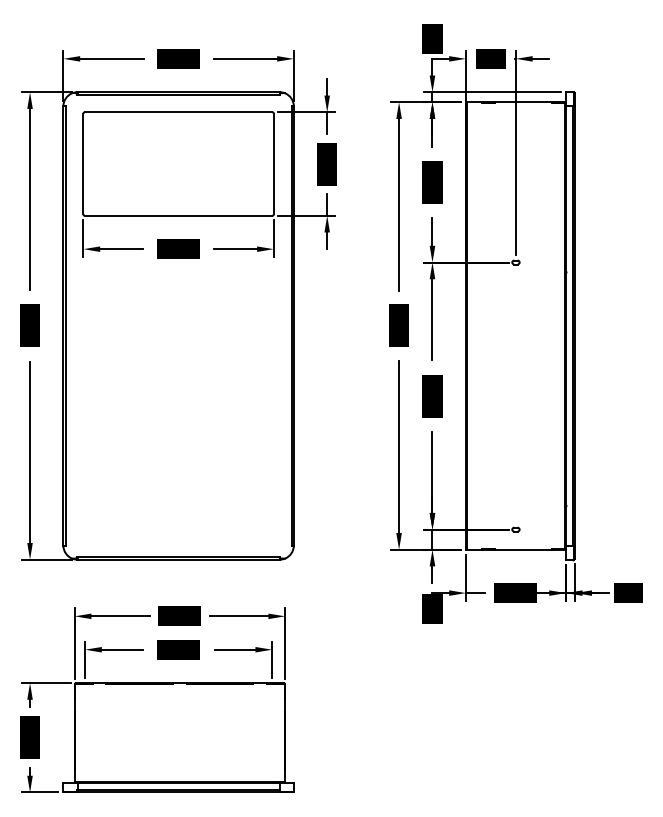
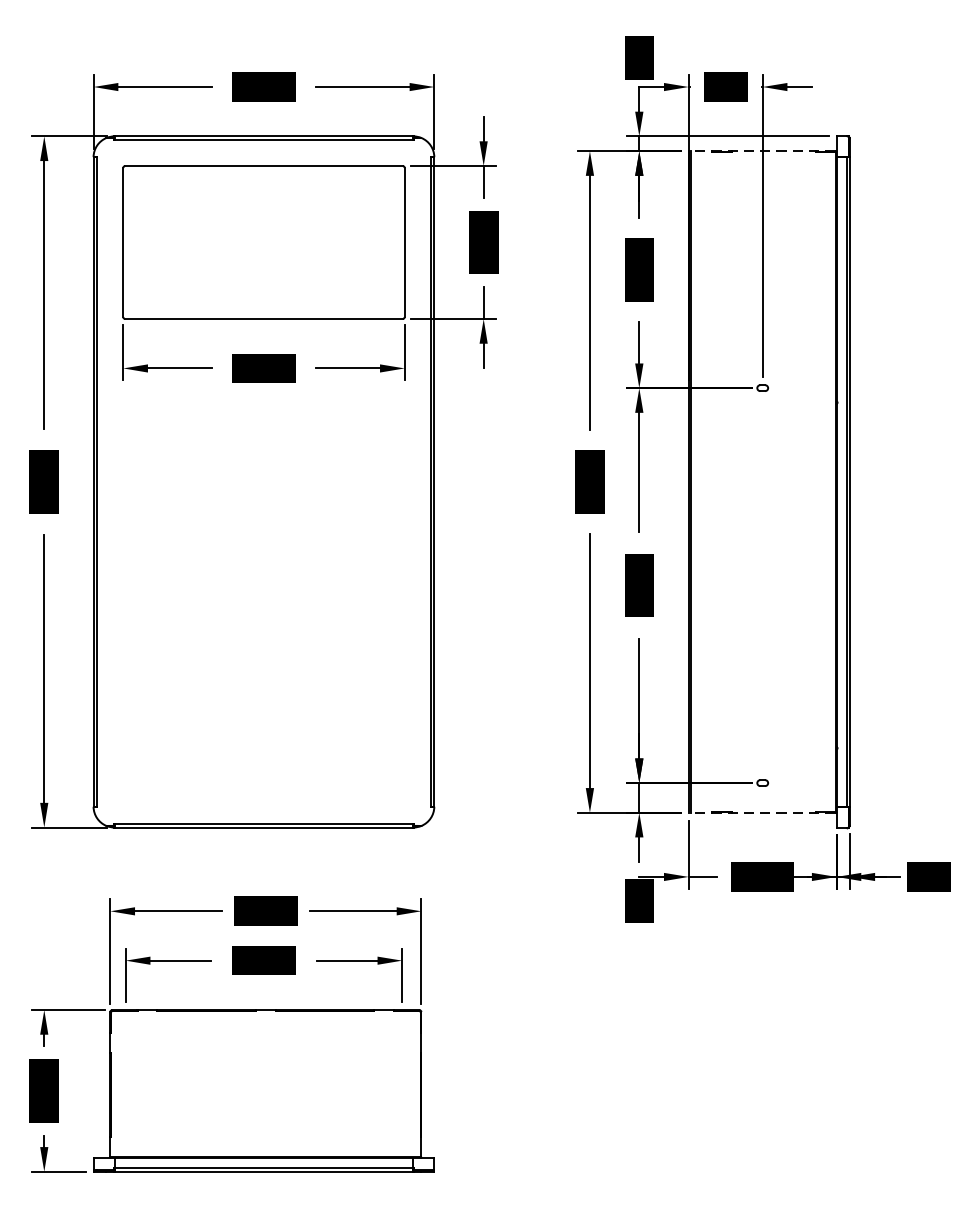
line: (515, 102) -> (762, 151), solid -> dashed
line: (515, 549) -> (762, 812), solid -> dashed

